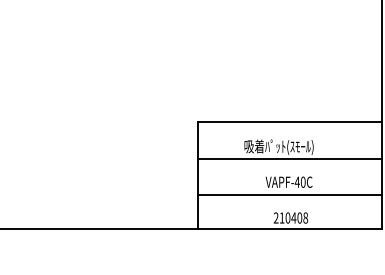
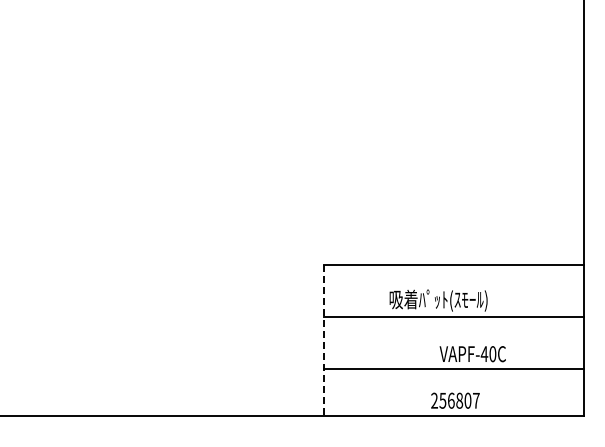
line: (198, 175) -> (324, 340), solid -> dashed
text: (288, 182) -> (472, 354), moved
text: (293, 217) -> (459, 400), 210408 -> 256807

